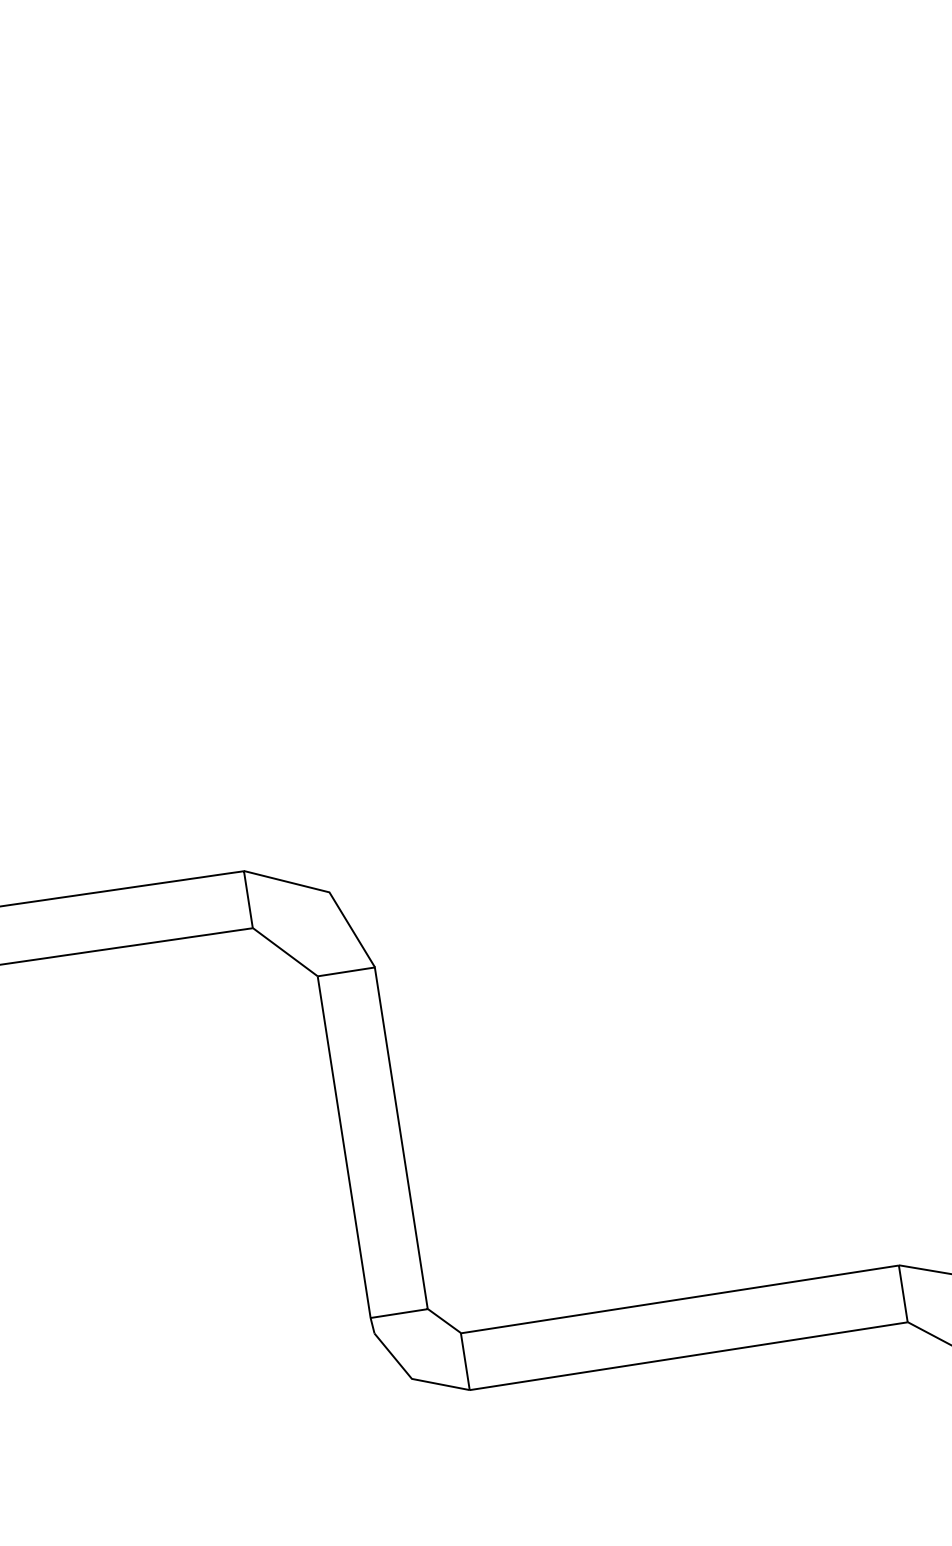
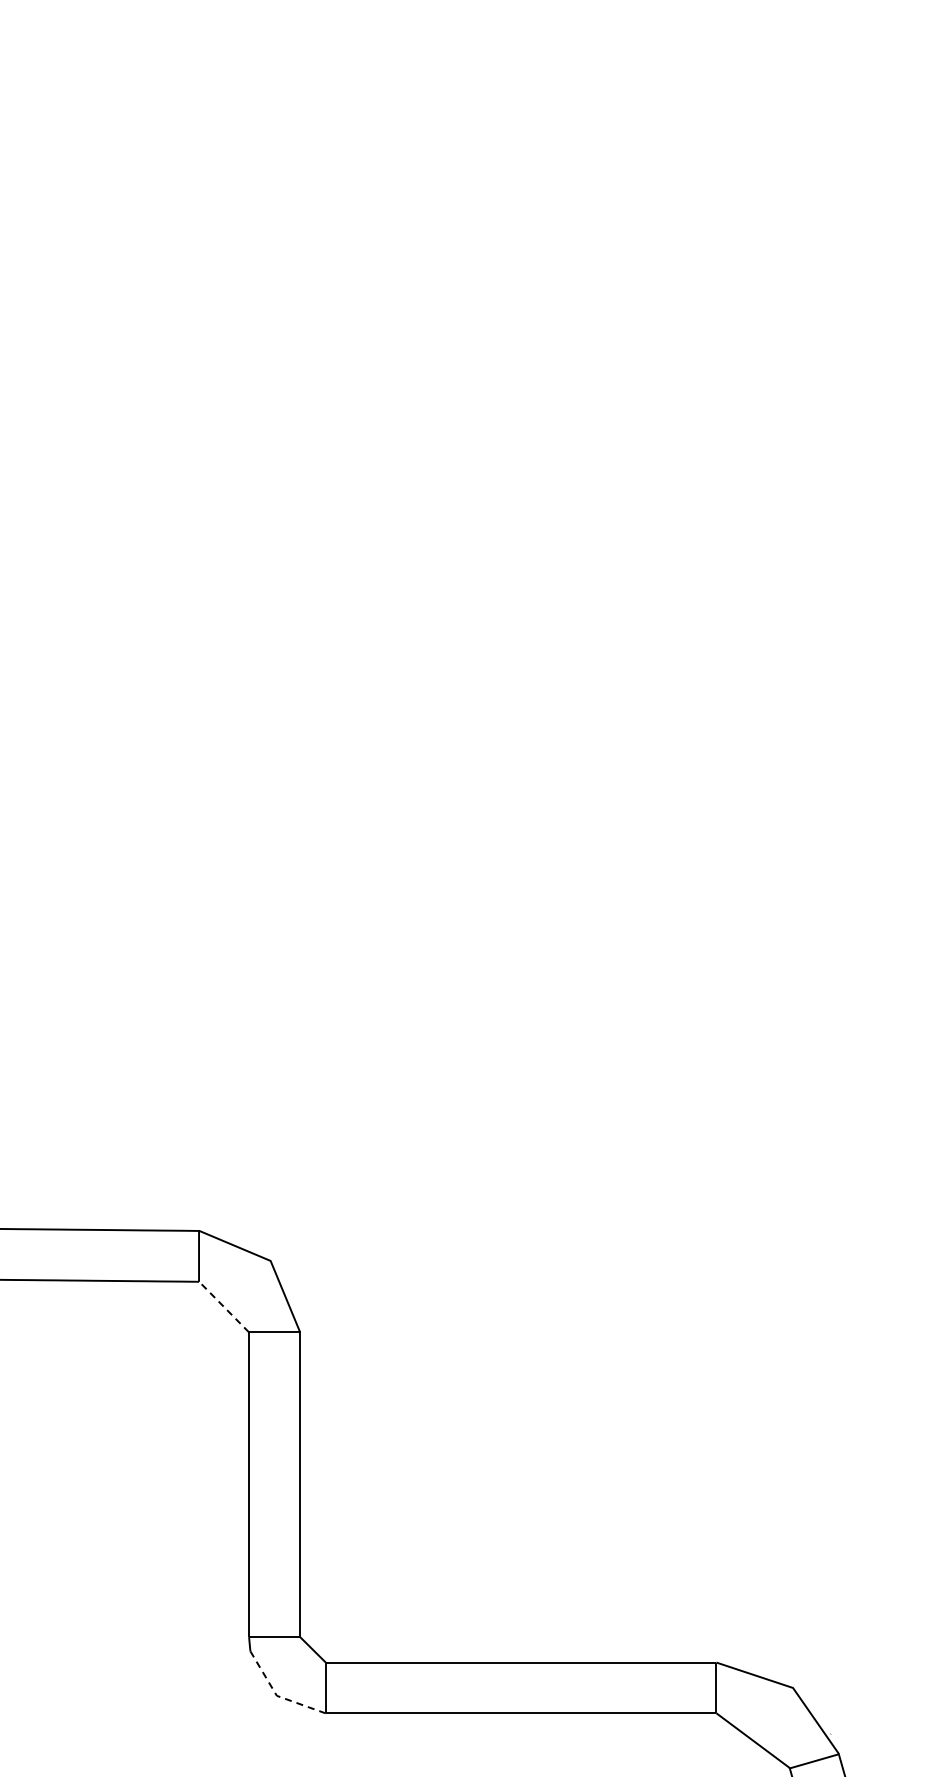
line: (285, 952) -> (224, 1307), solid -> dashed
line: (411, 1378) -> (276, 1695), solid -> dashed

